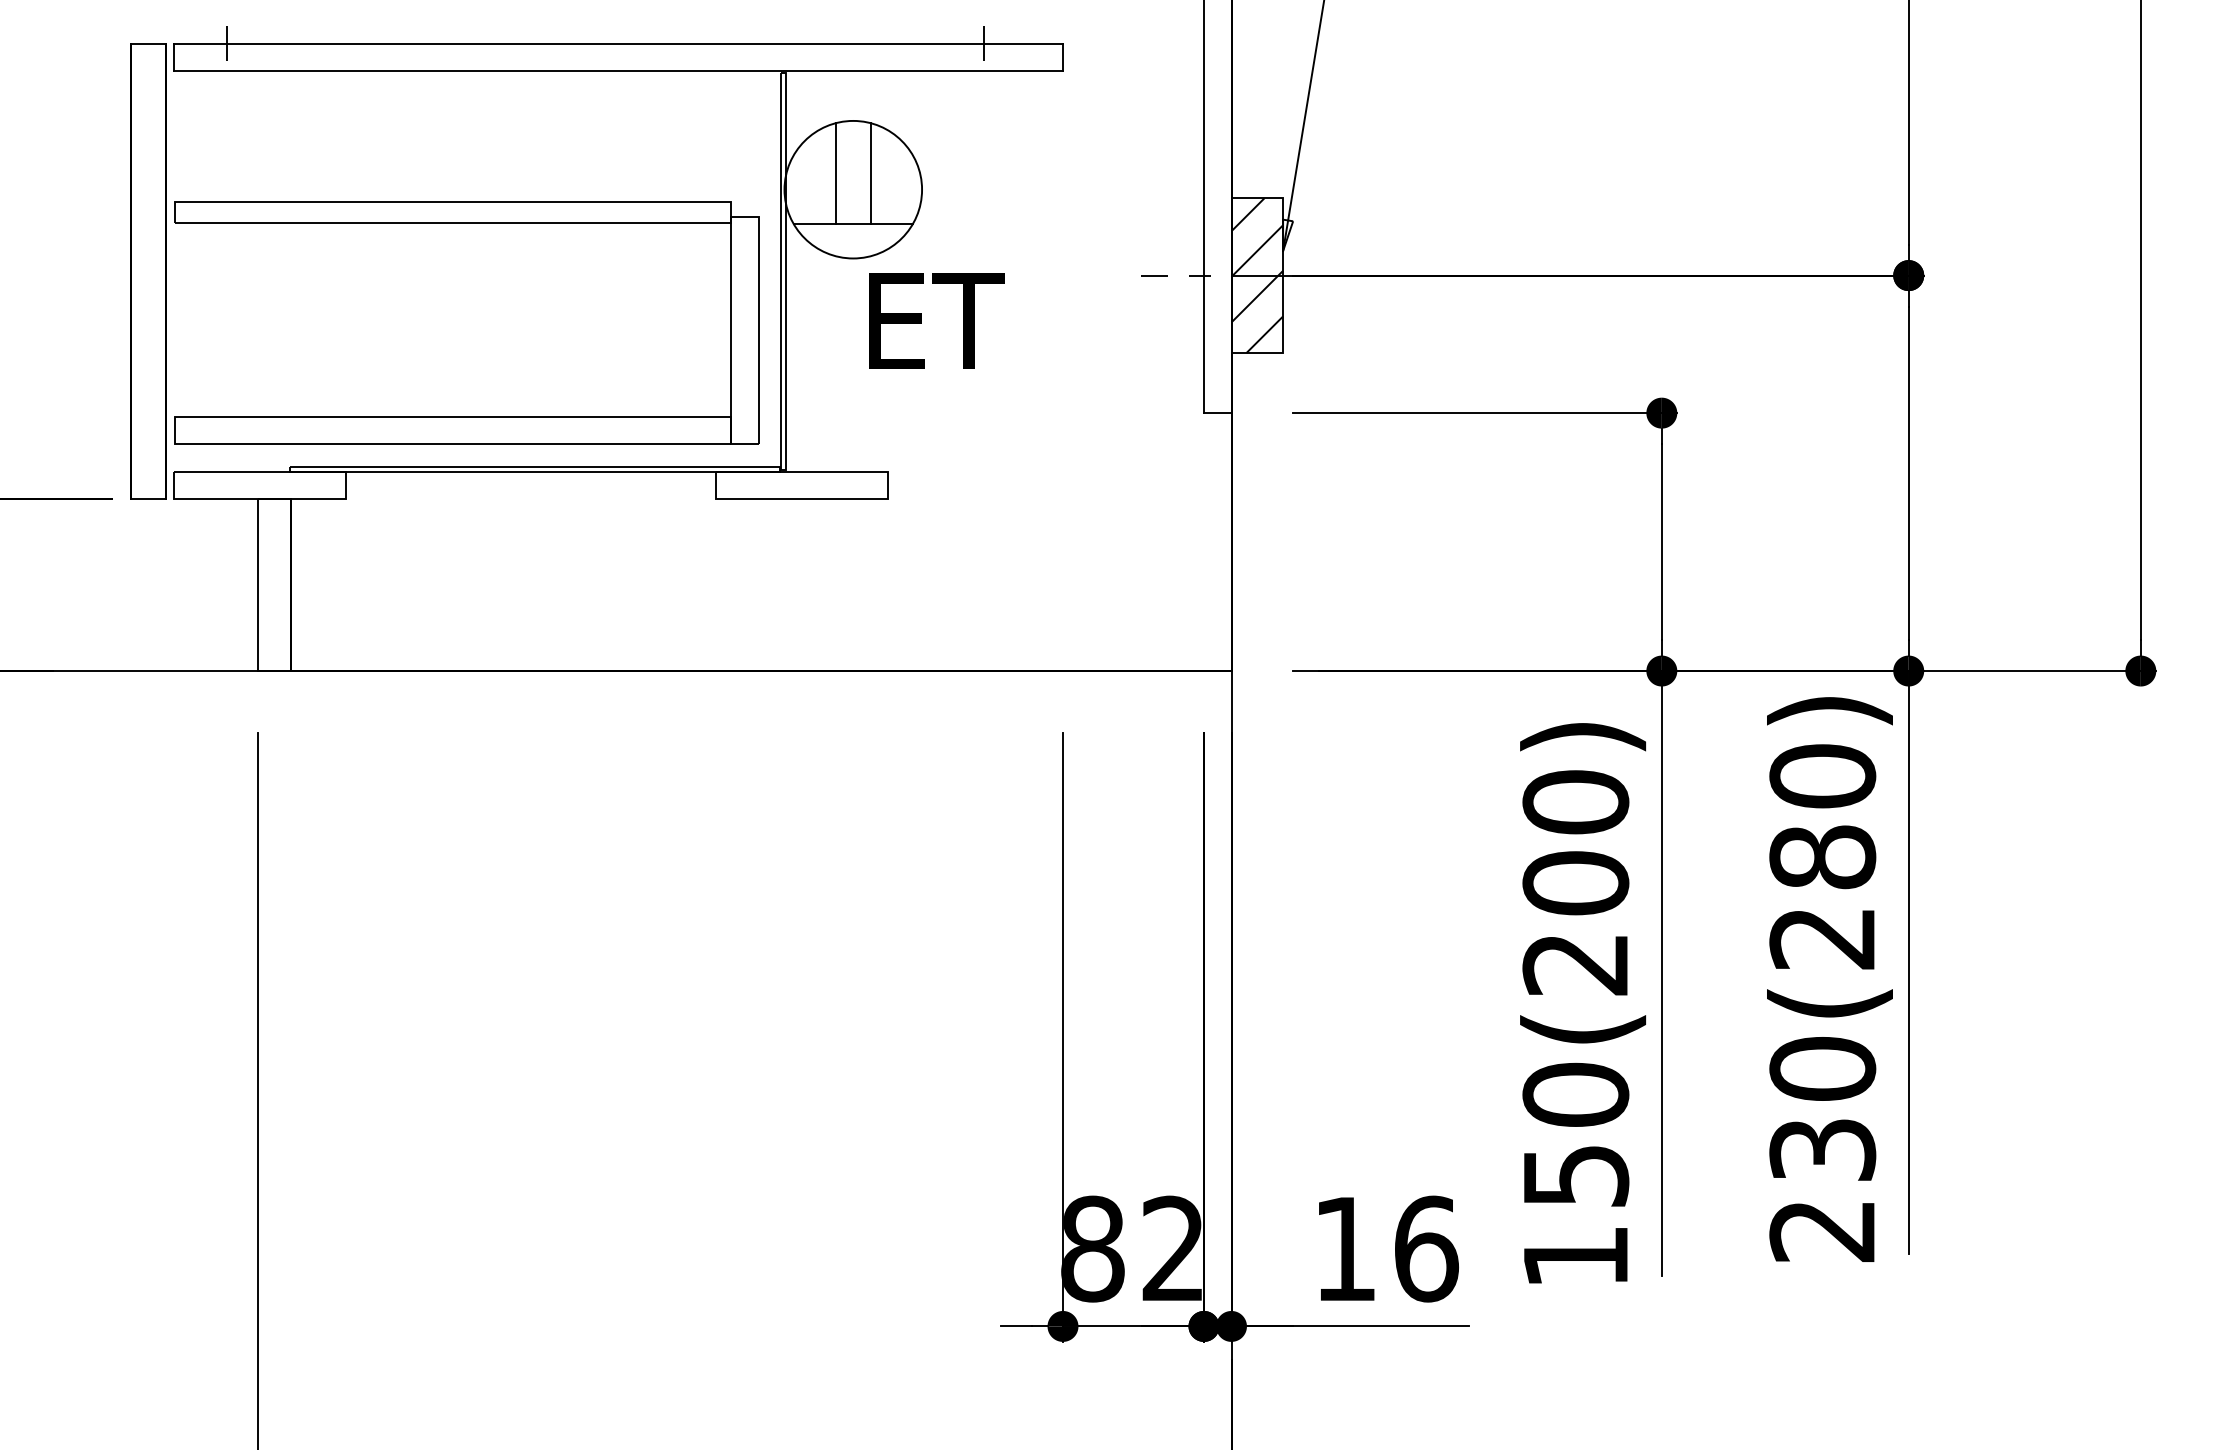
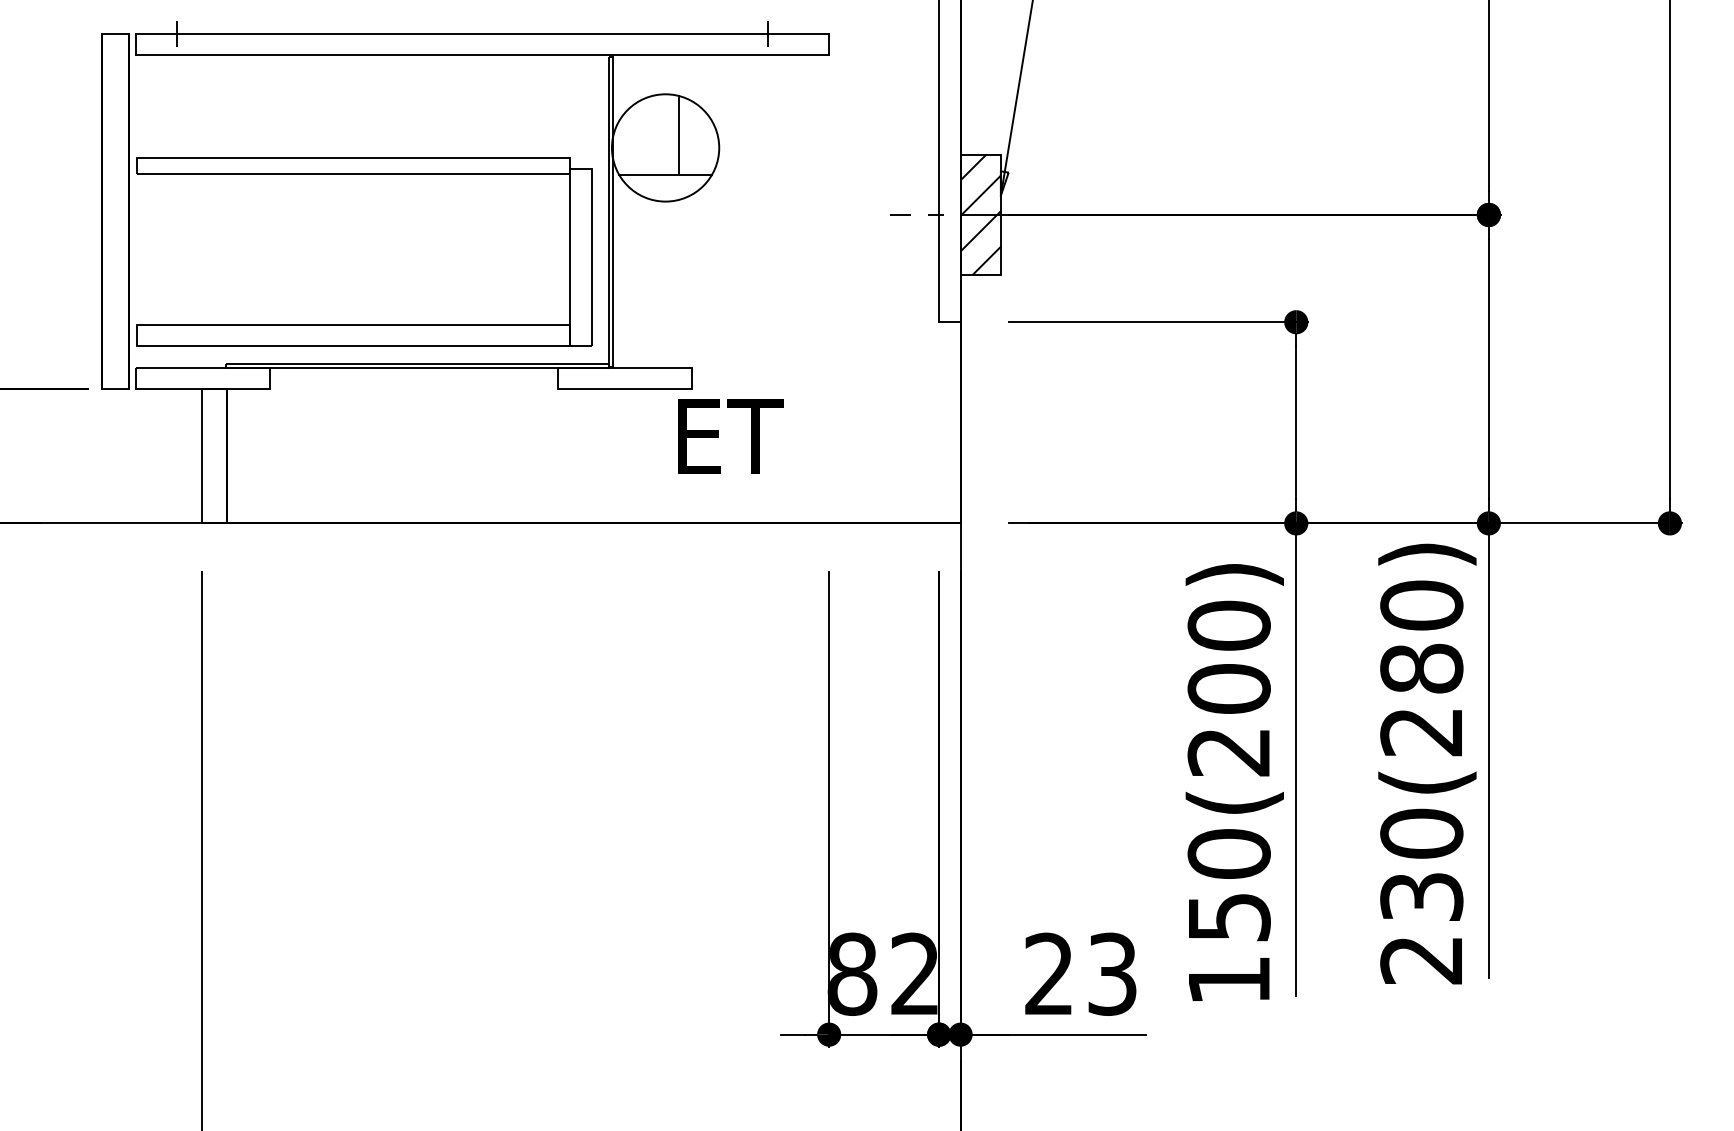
line: (836, 173) -> (652, 135), removed
text: (936, 321) -> (730, 436), moved
text: (1386, 1248) -> (1081, 973), 16 -> 23

